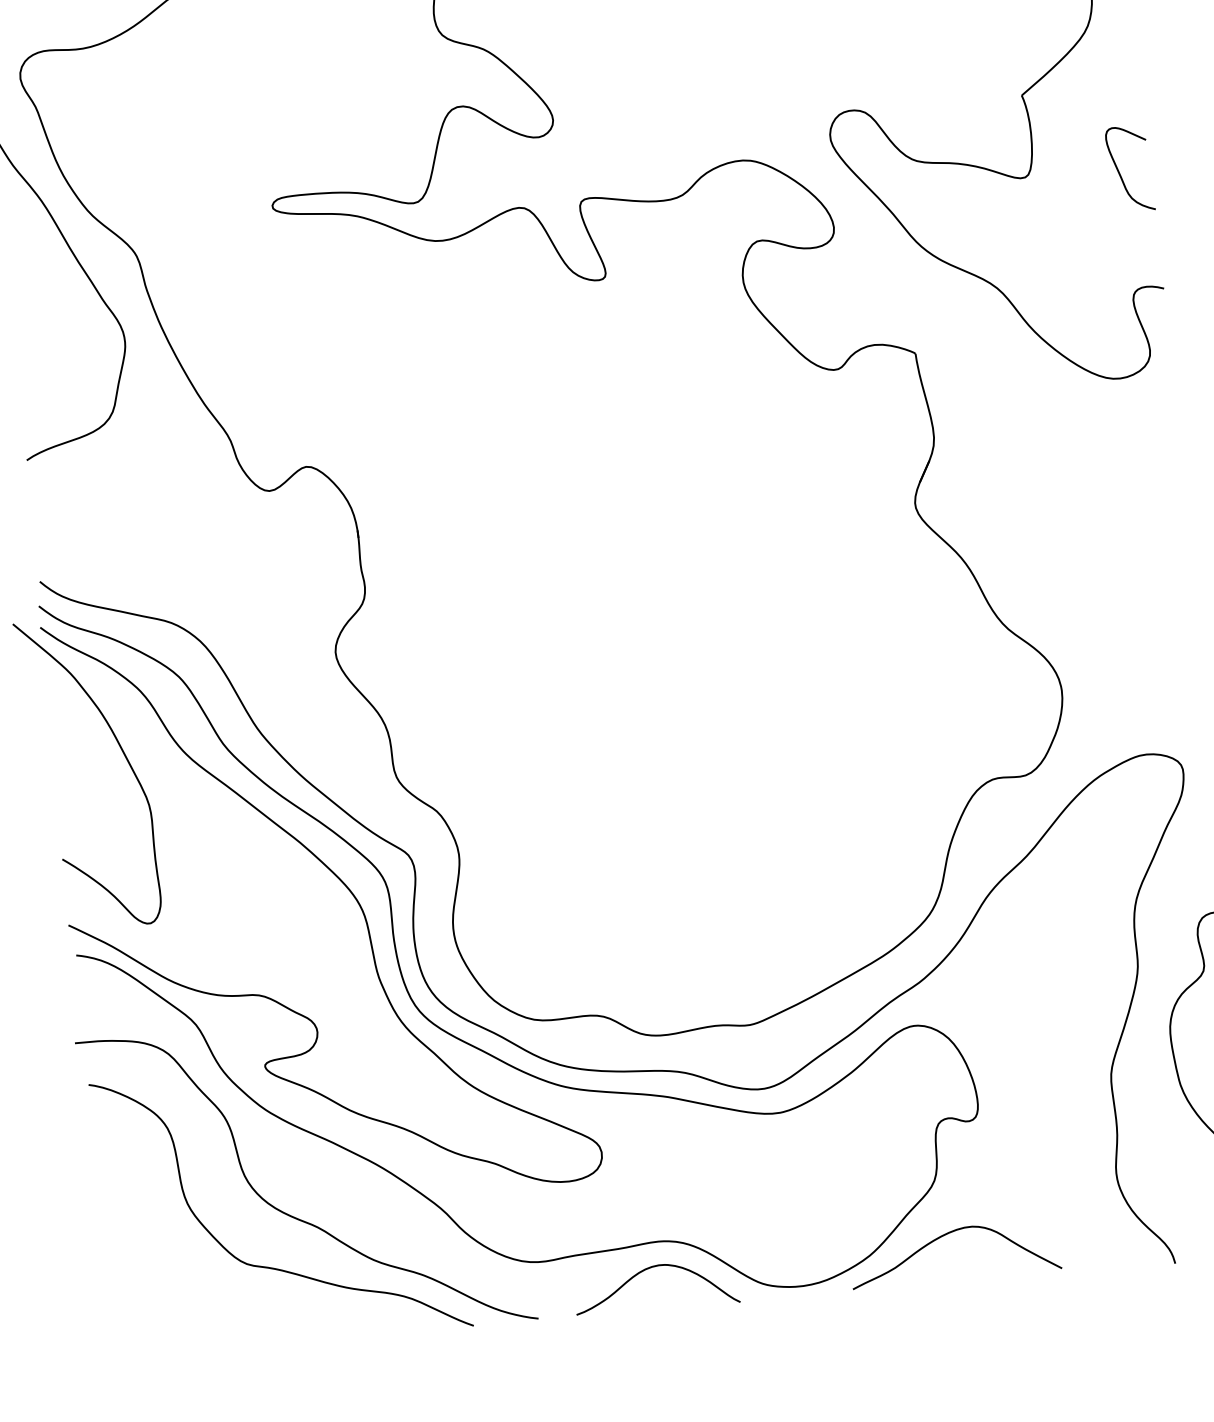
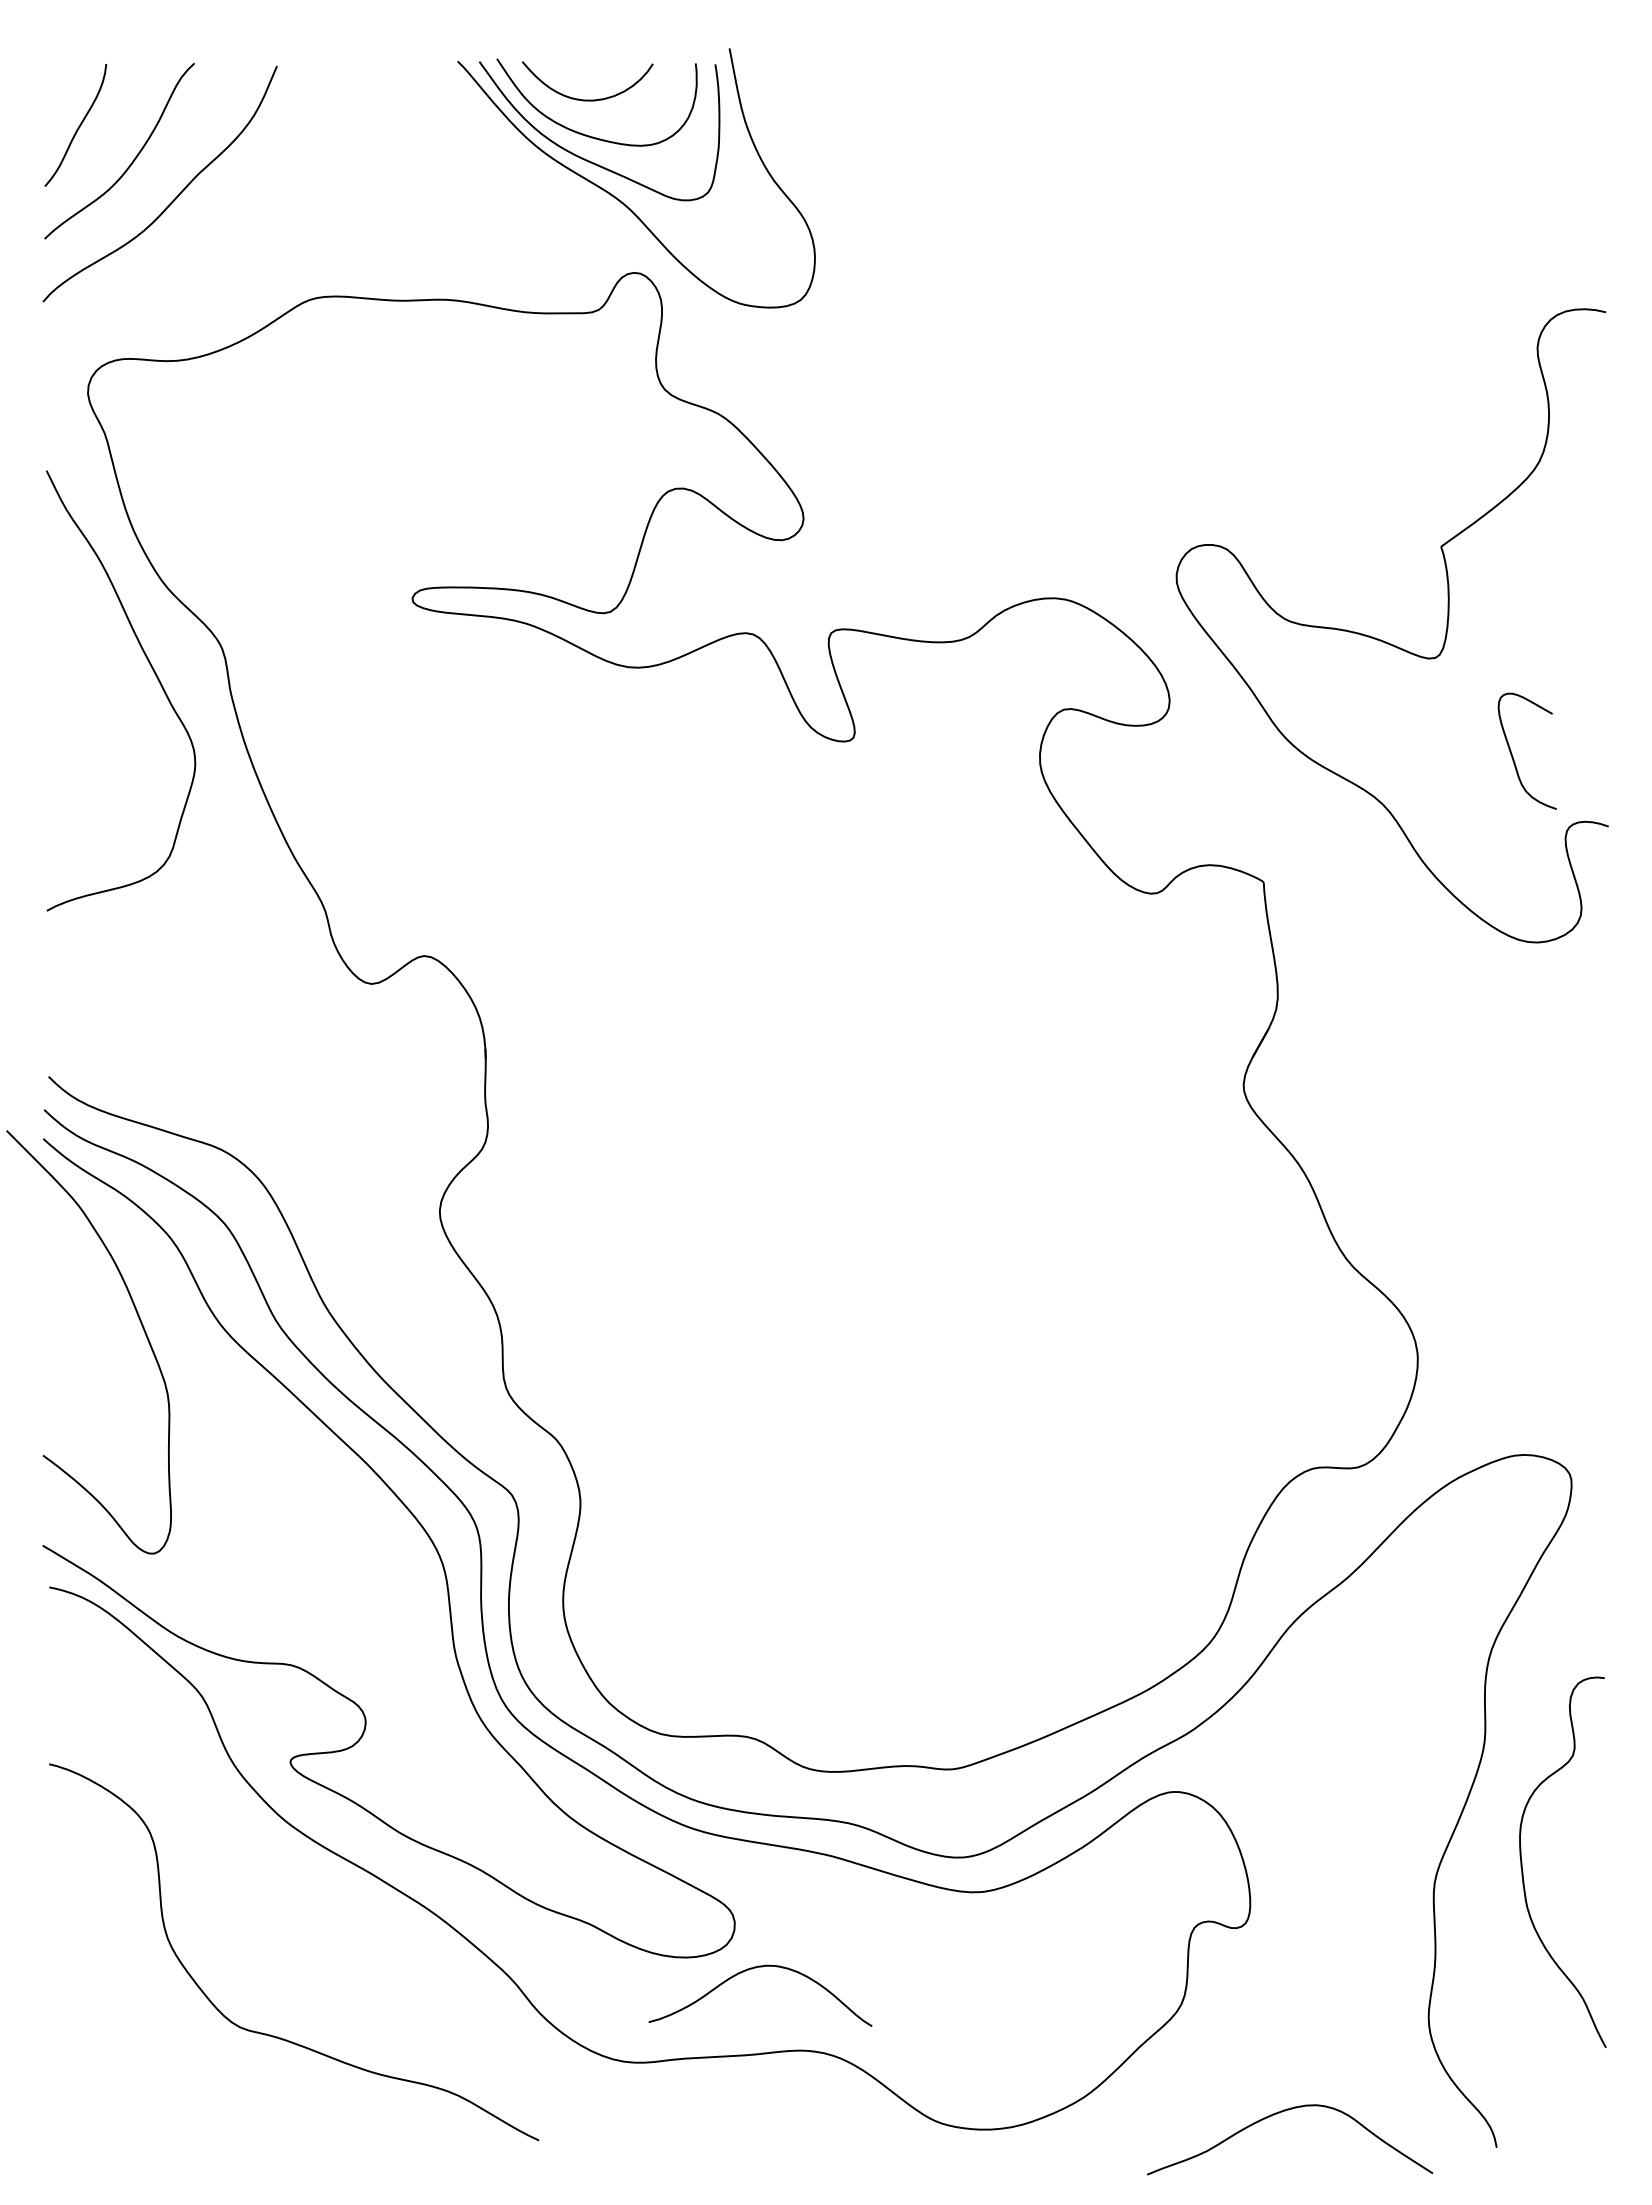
curve: (1119, 171) -> (1512, 753), moved
curve: (289, 1214) -> (303, 1965), removed
curve: (947, 1234) -> (1282, 2112), moved
curve: (648, 1269) -> (752, 1969), moved

